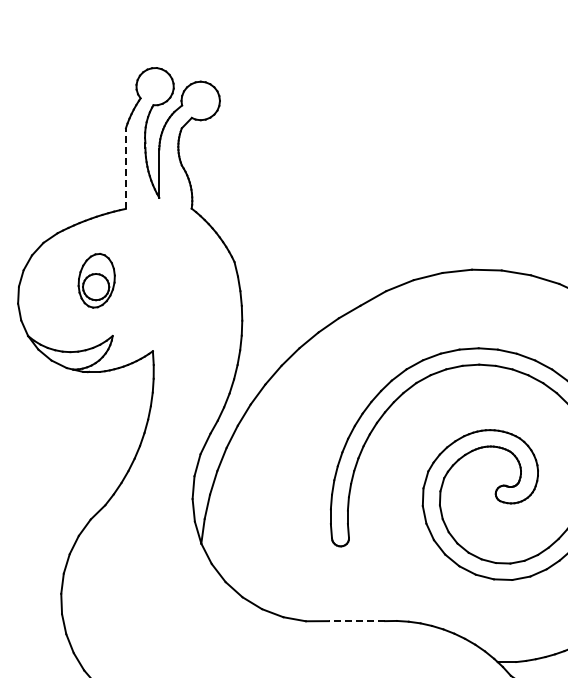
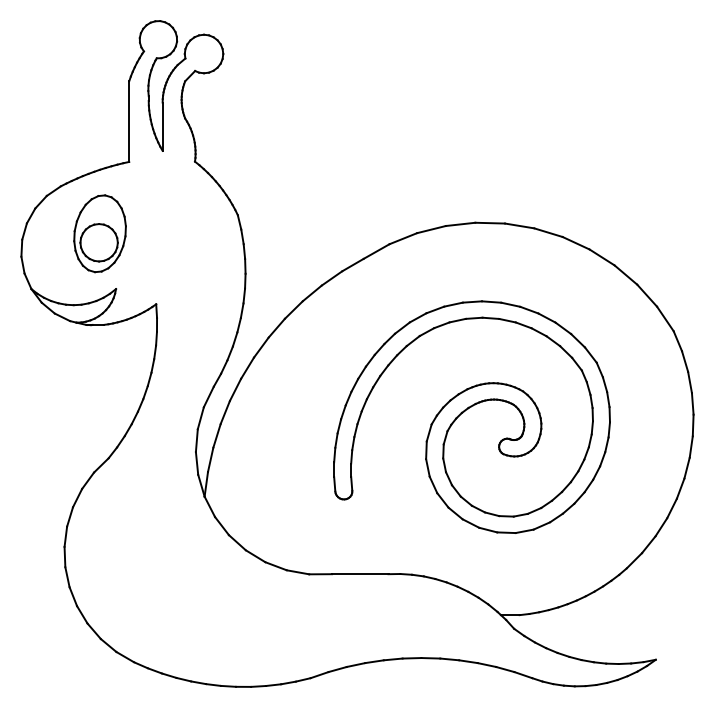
line: (126, 168) -> (129, 121), dashed -> solid
part: (96, 280) -> (99, 233), size x1.43
line: (356, 621) -> (359, 574), dashed -> solid

